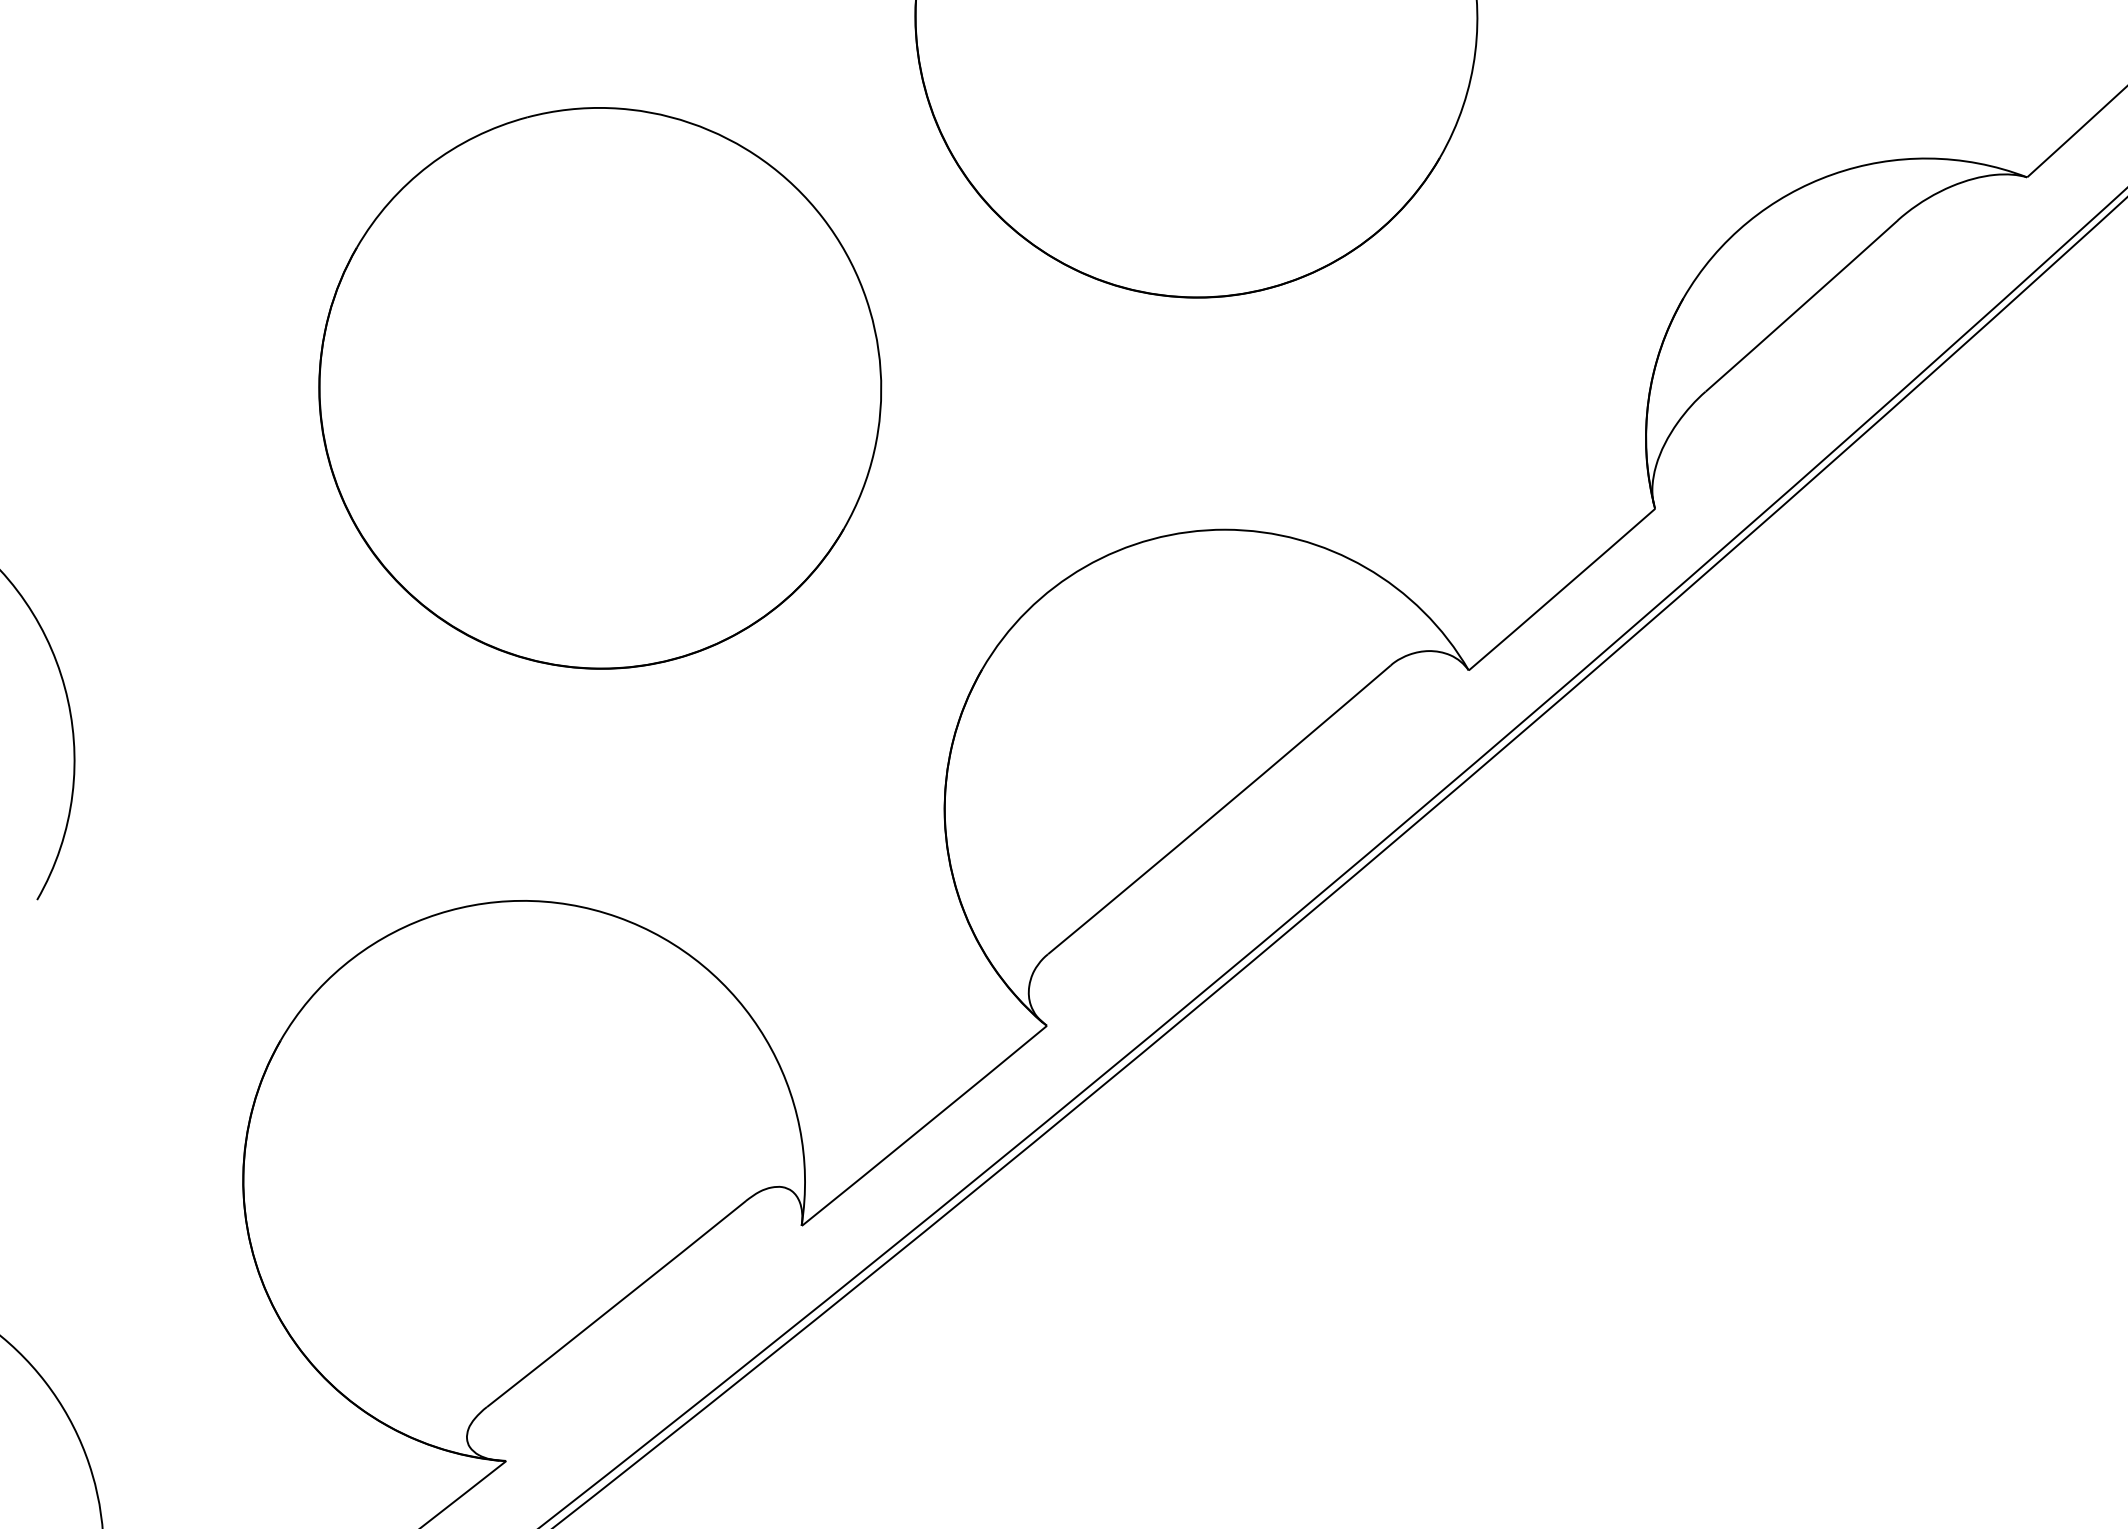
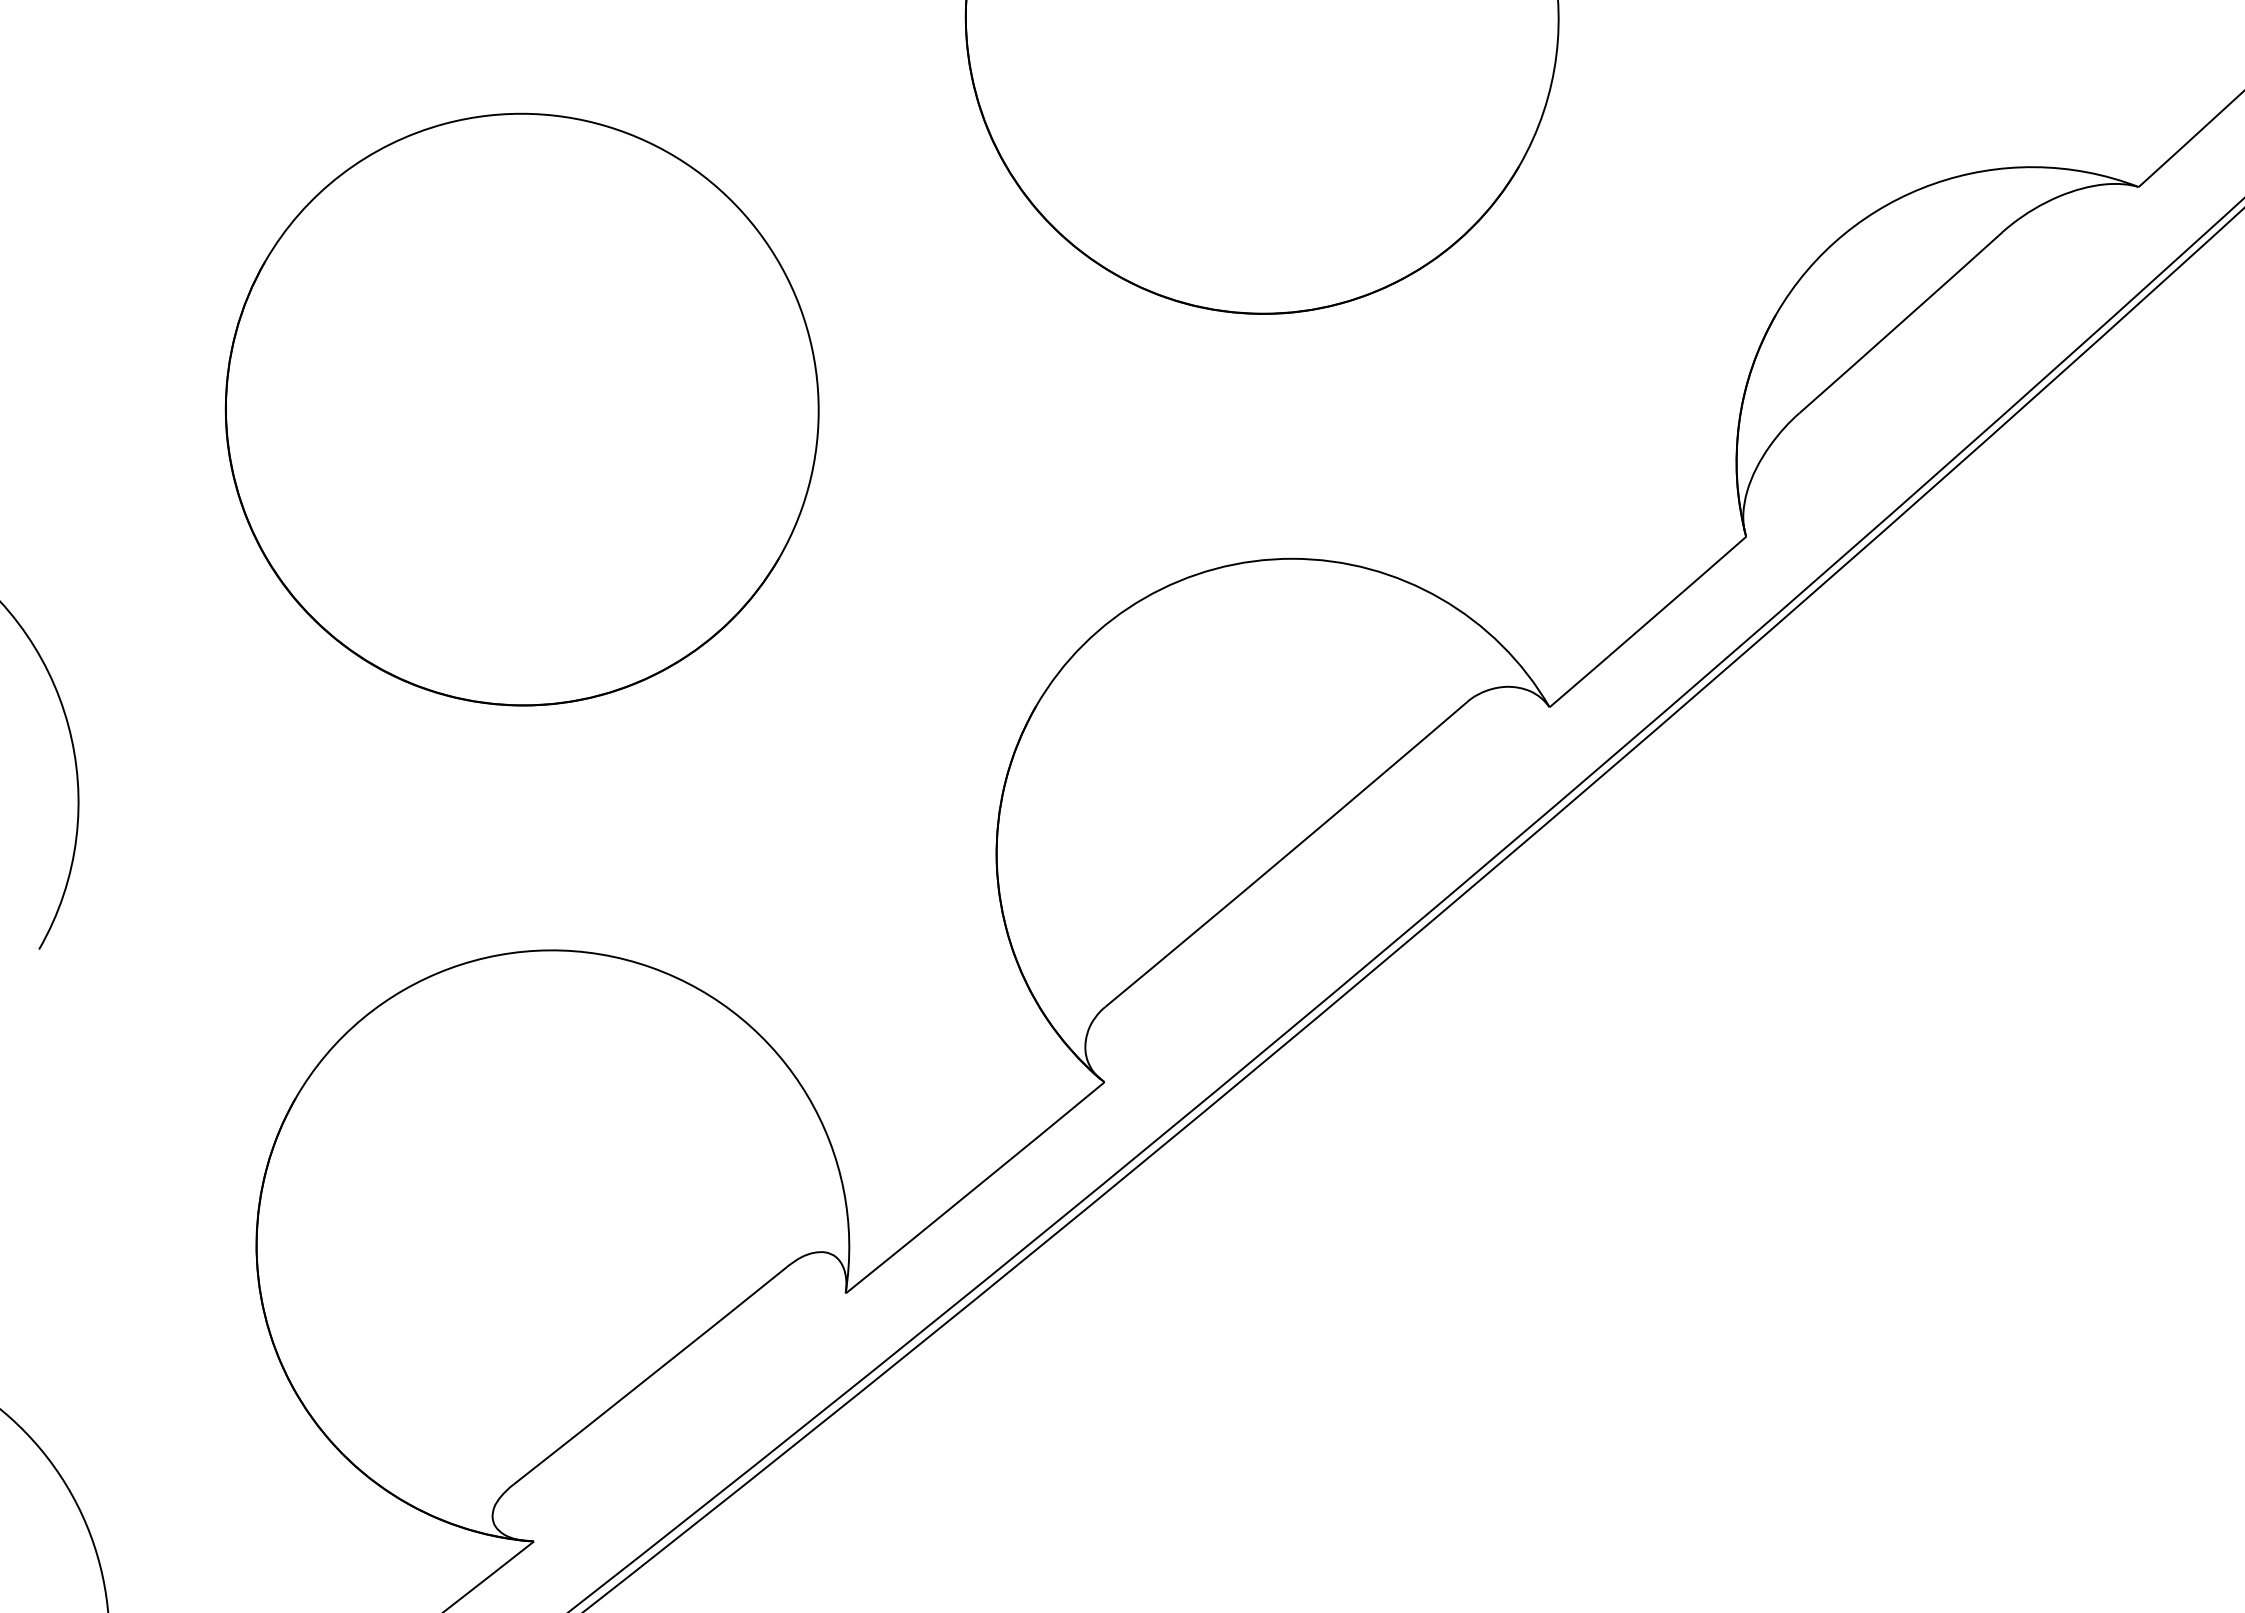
part: (599, 388) -> (521, 409), moved

